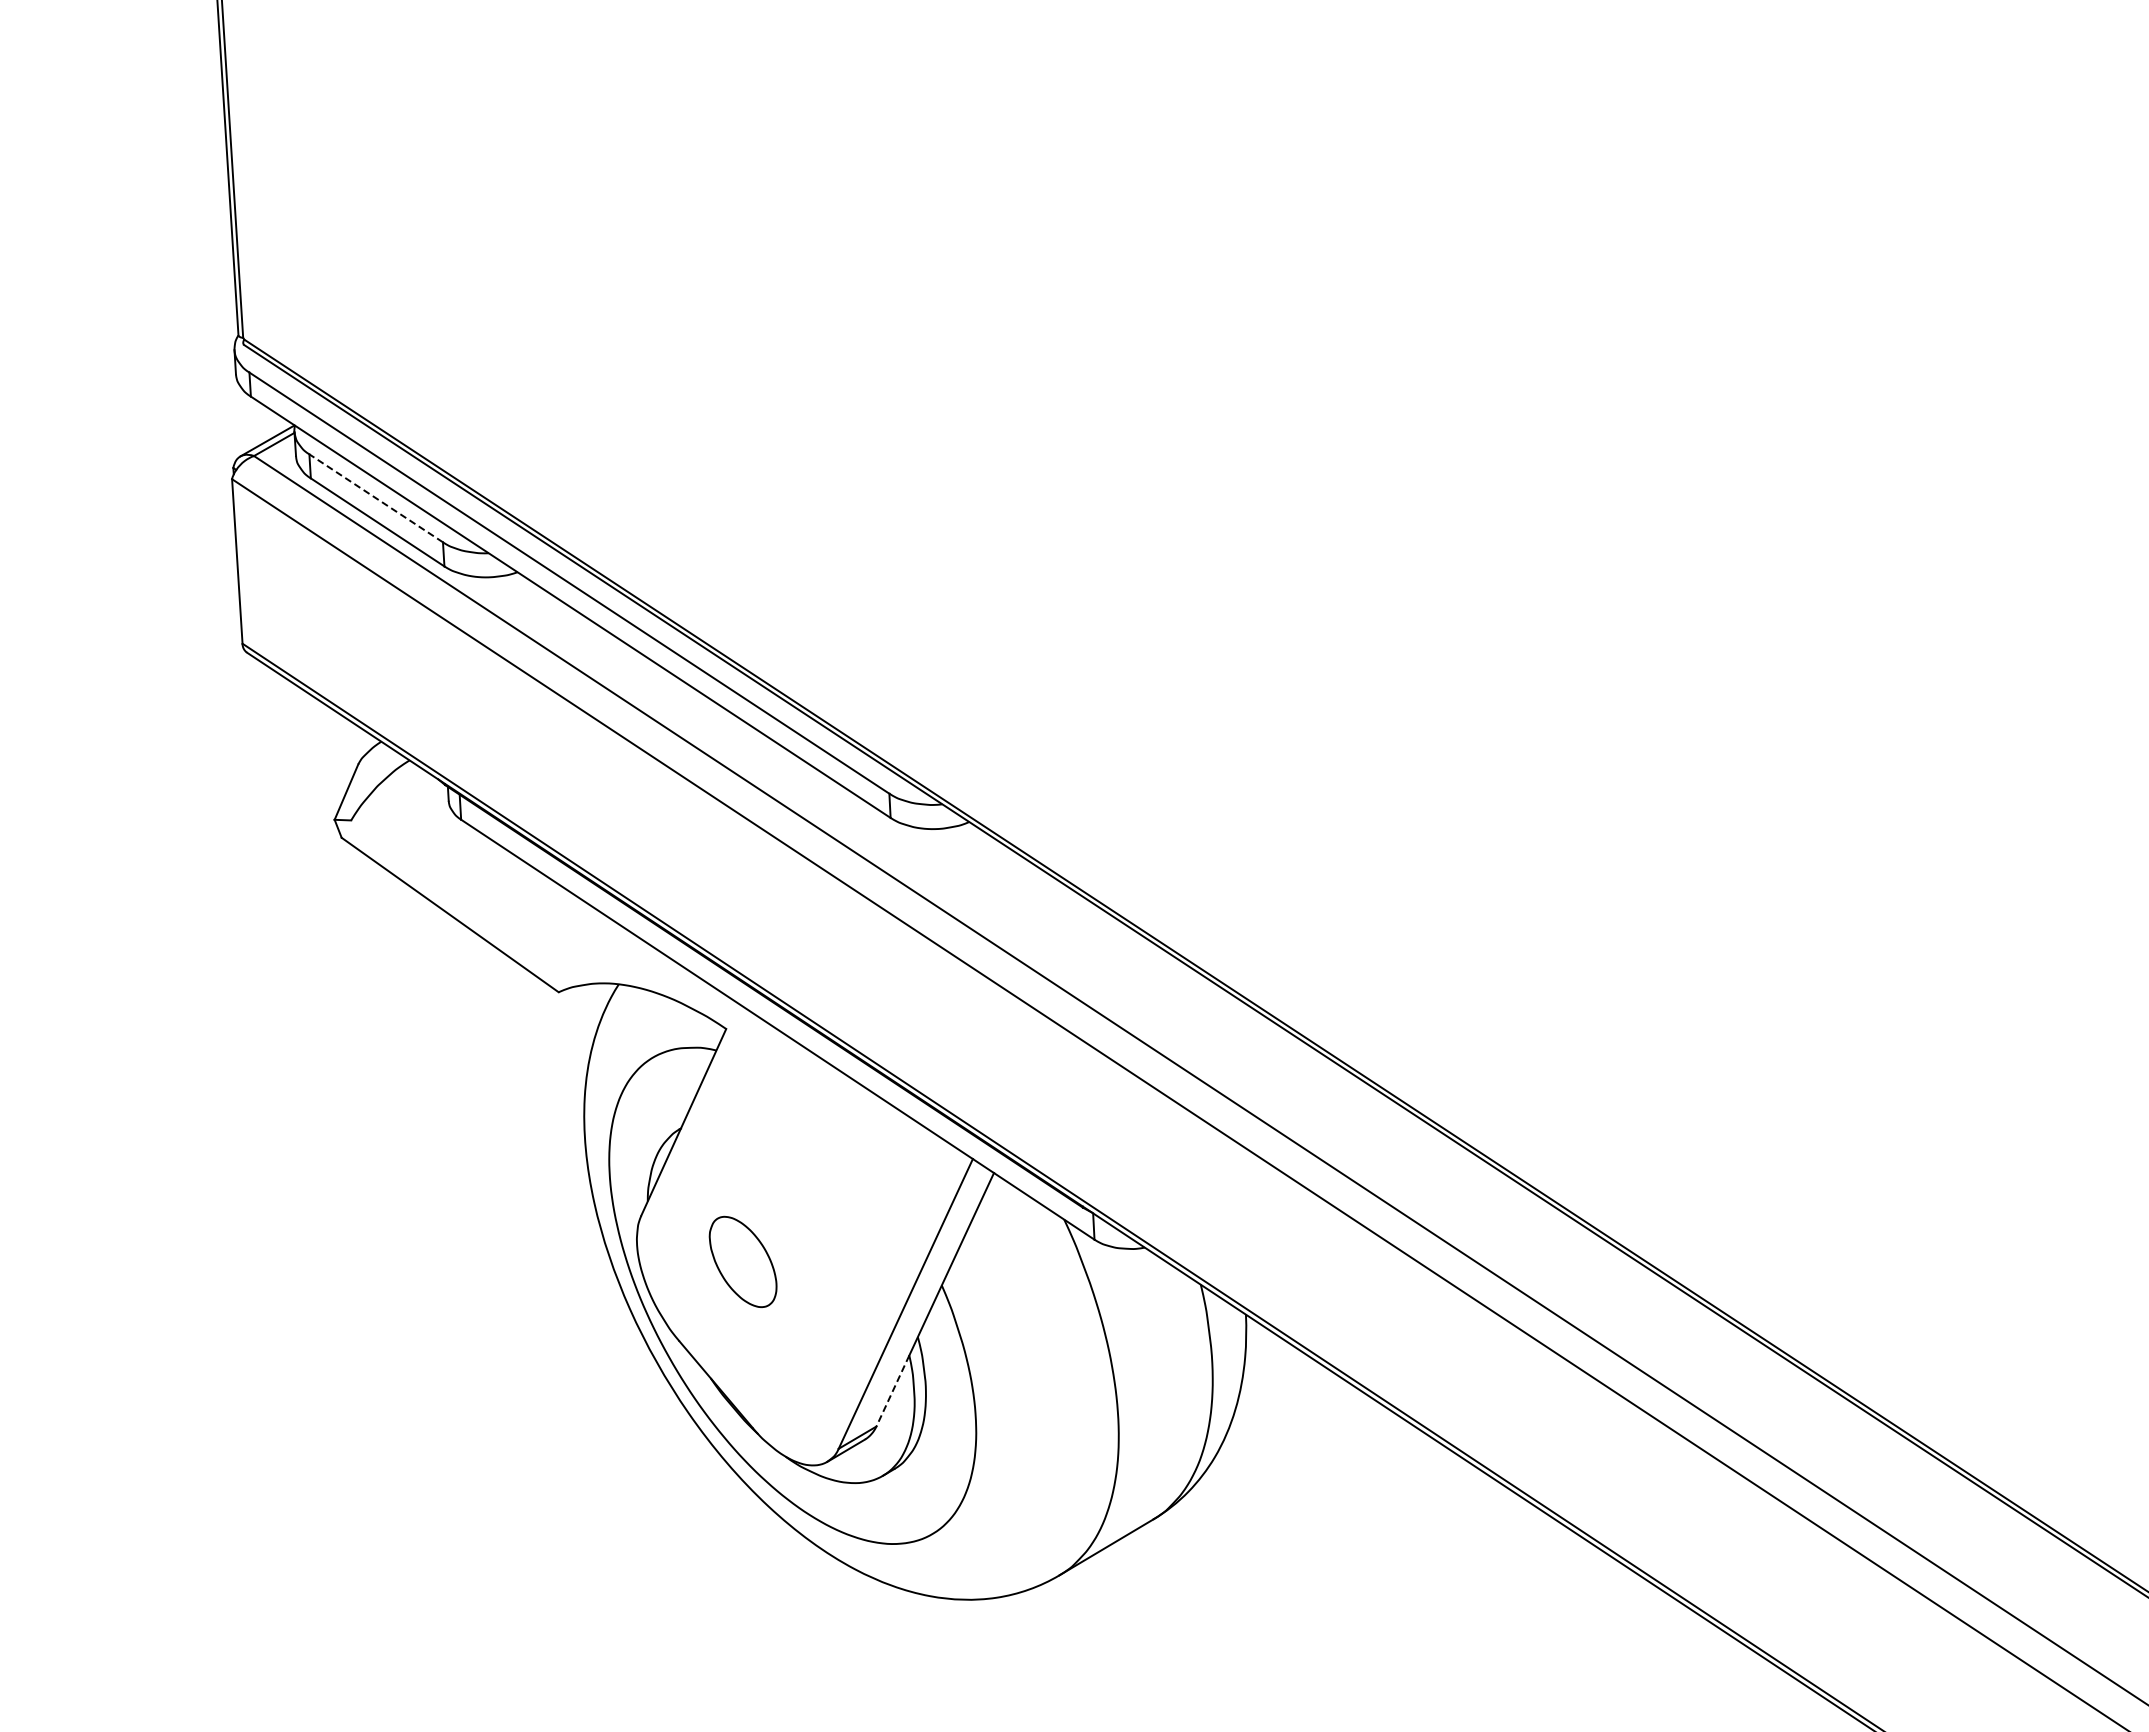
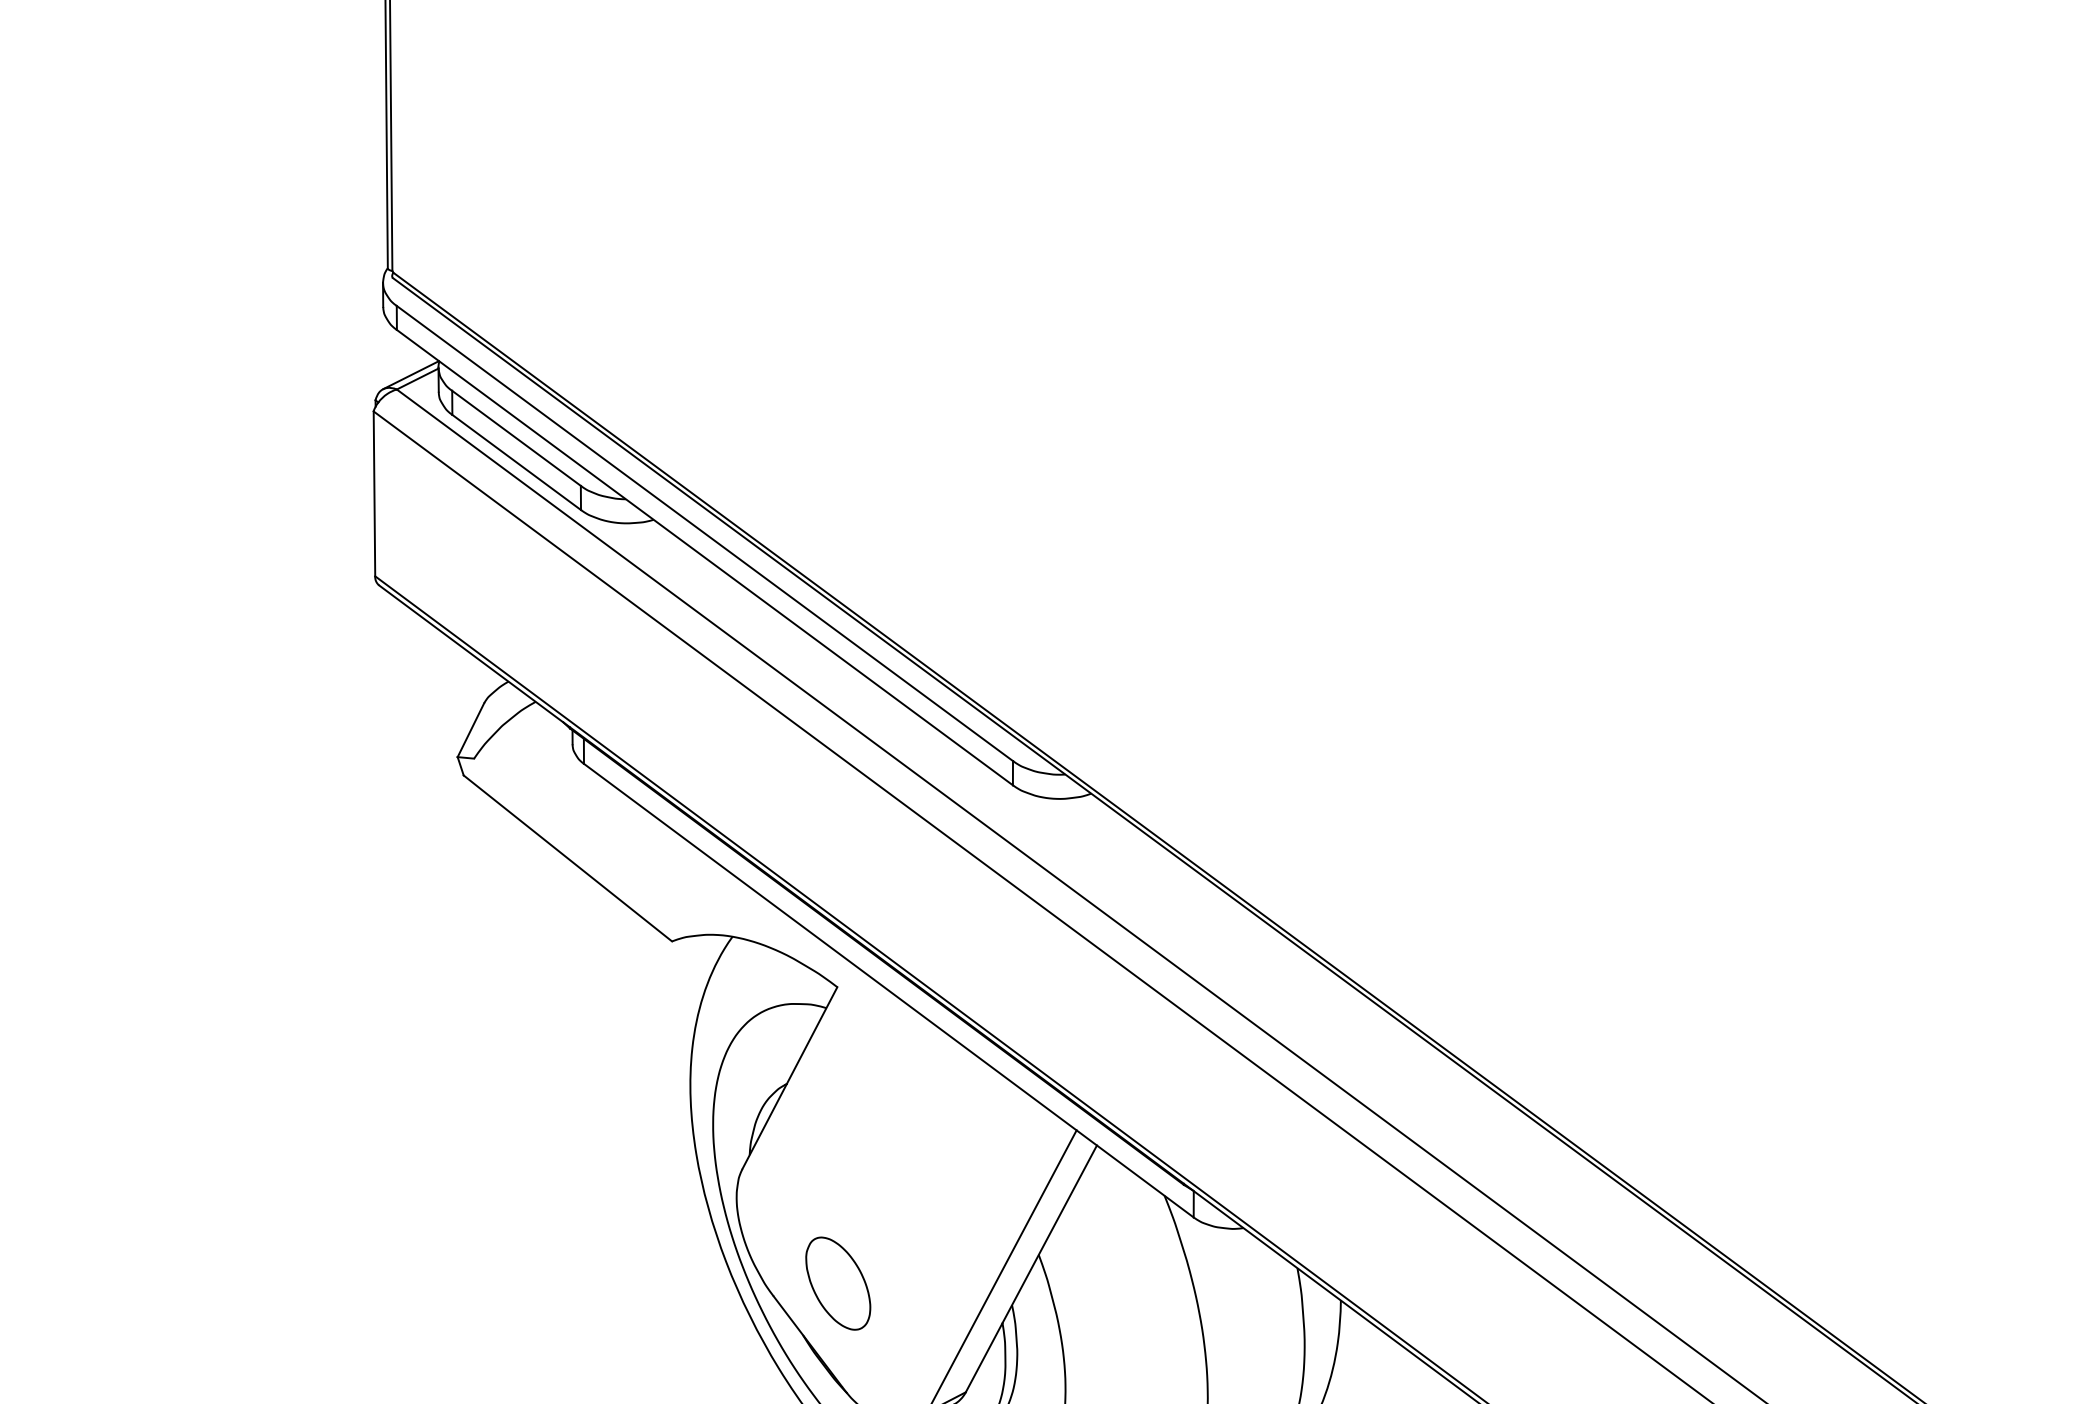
line: (376, 498) -> (516, 438), dashed -> solid
part: (742, 1261) -> (837, 1283), moved
line: (892, 1391) -> (983, 1358), dashed -> solid

